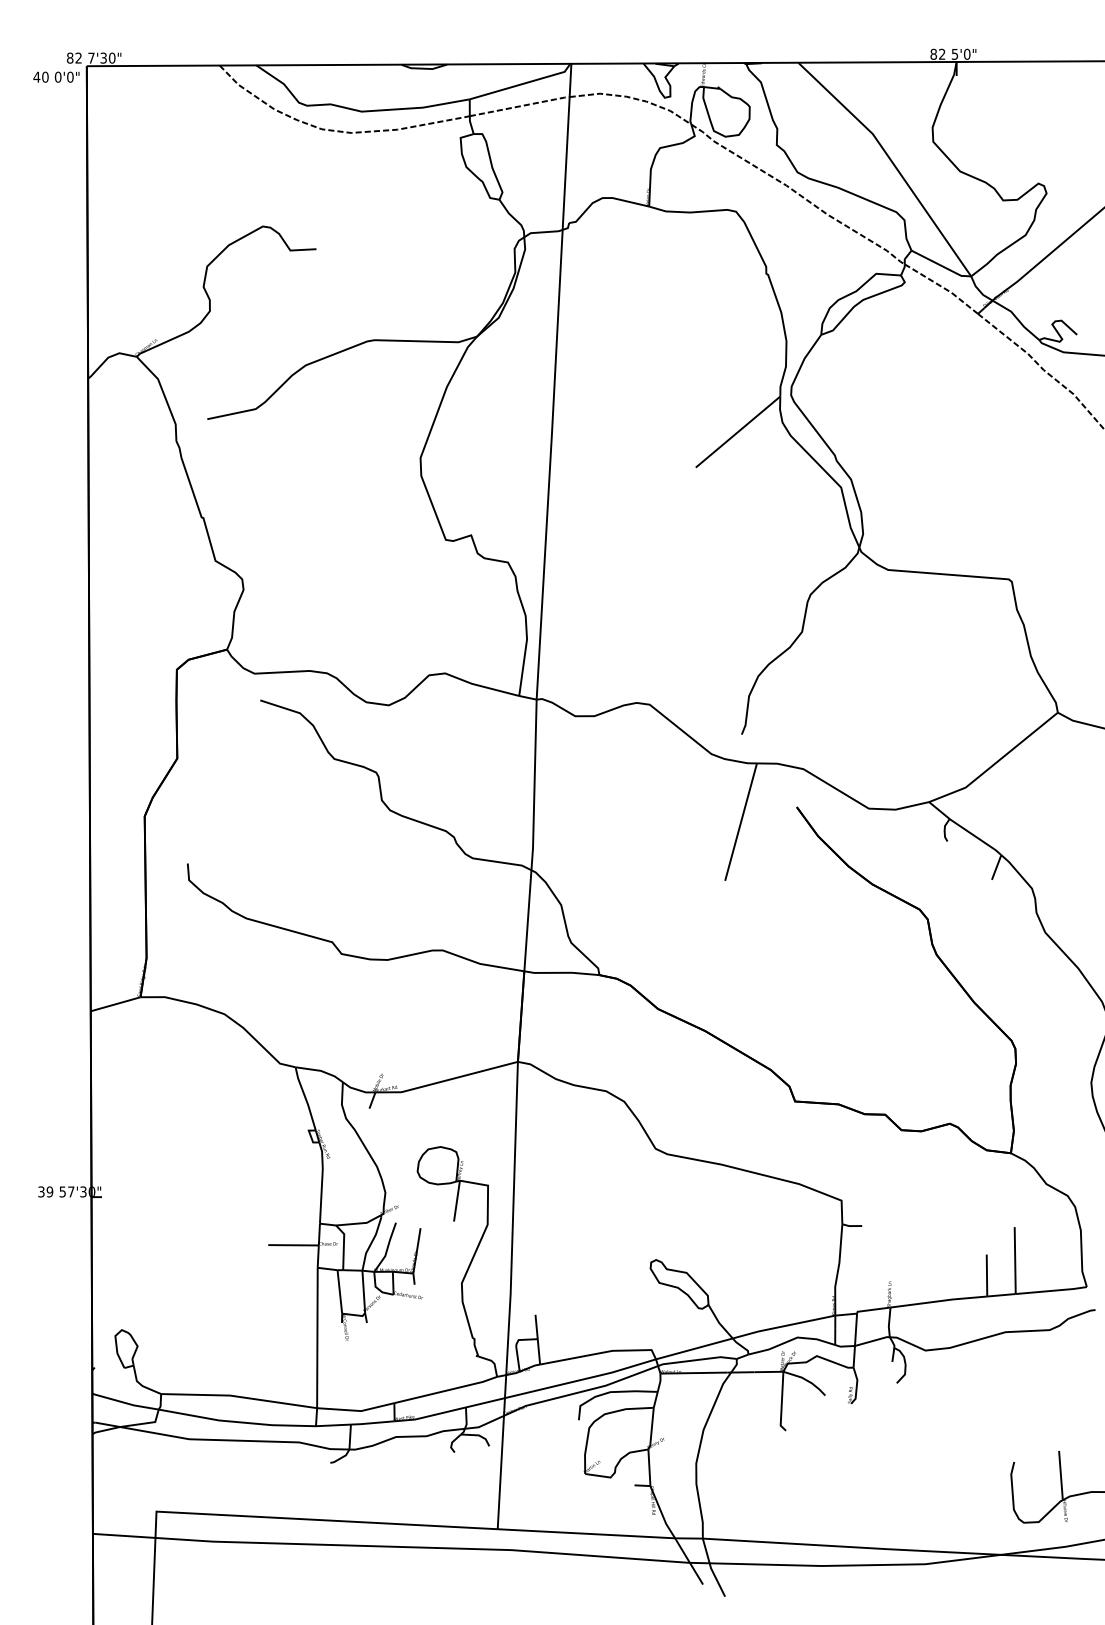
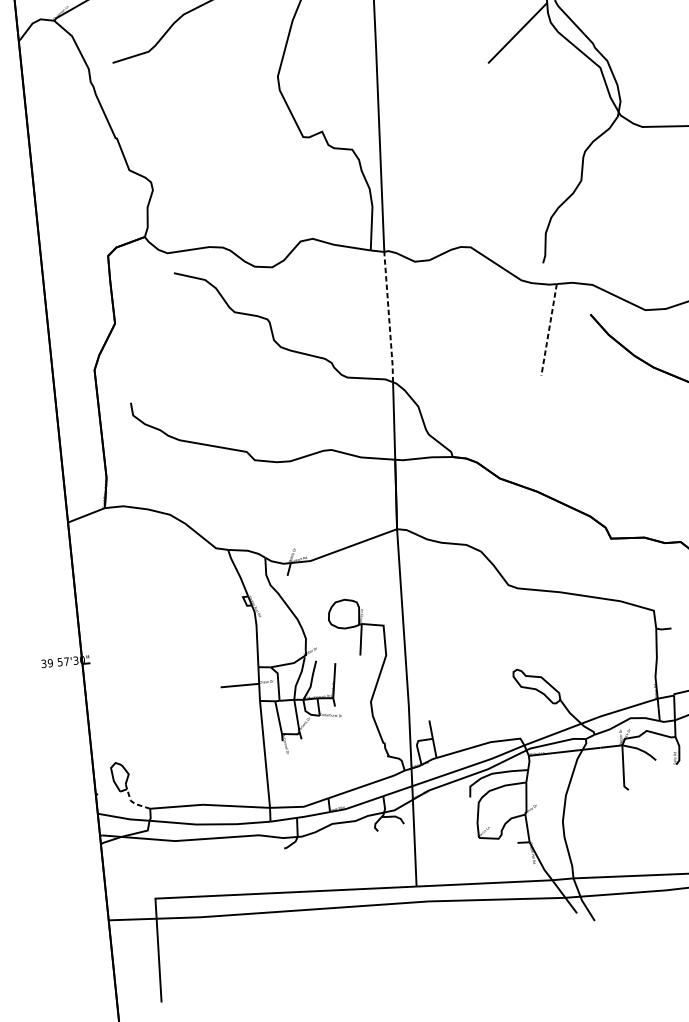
line: (534, 785) -> (389, 317), solid -> dashed
line: (741, 822) -> (549, 330), solid -> dashed
line: (141, 1384) -> (134, 802), solid -> dashed

